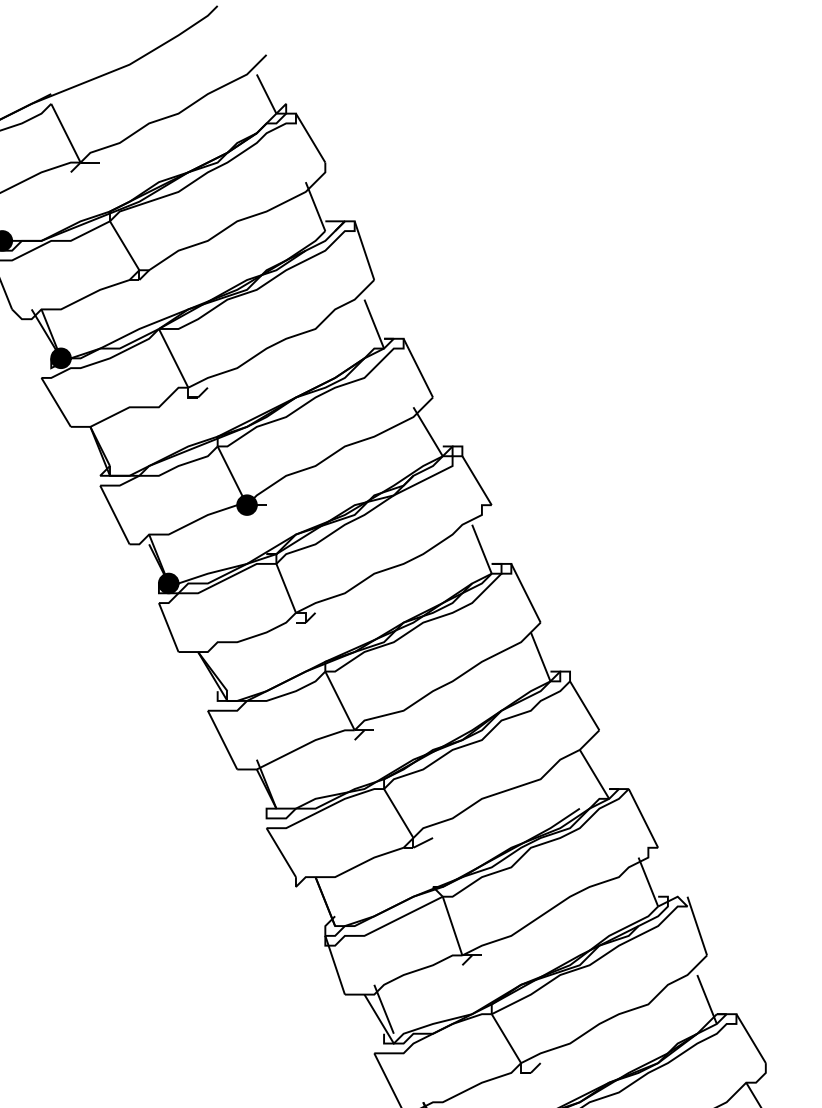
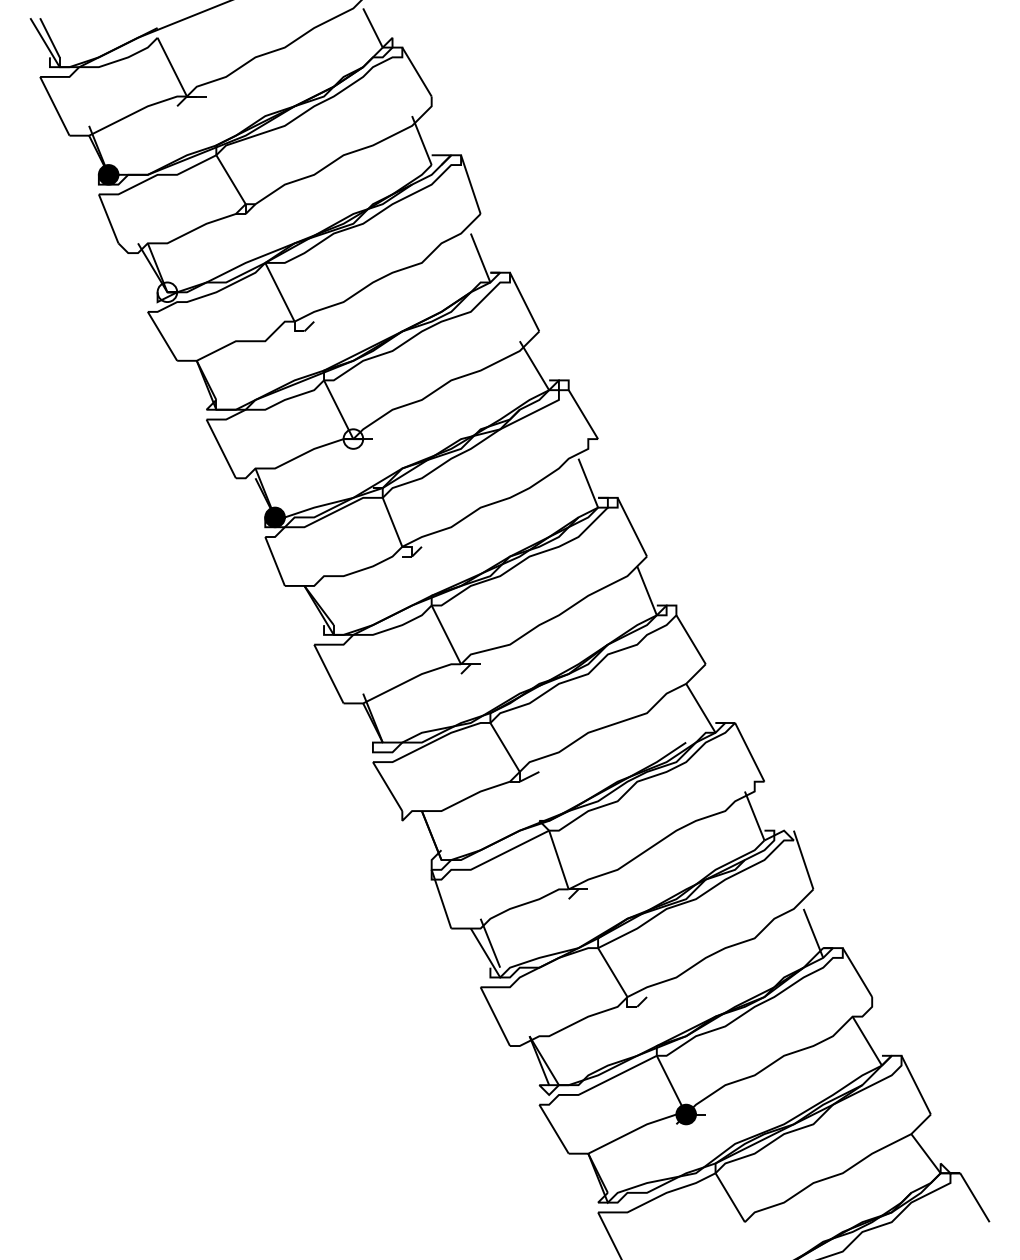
fill: (61, 358) -> (167, 292), removed
fill: (247, 504) -> (353, 438), removed

